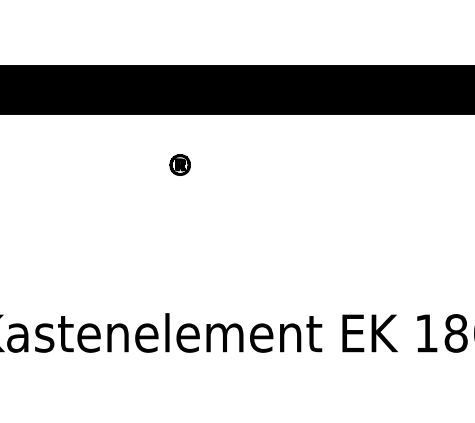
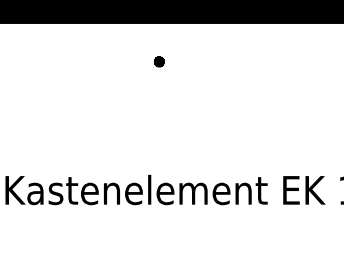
part: (179, 164) -> (158, 61), size x0.6

